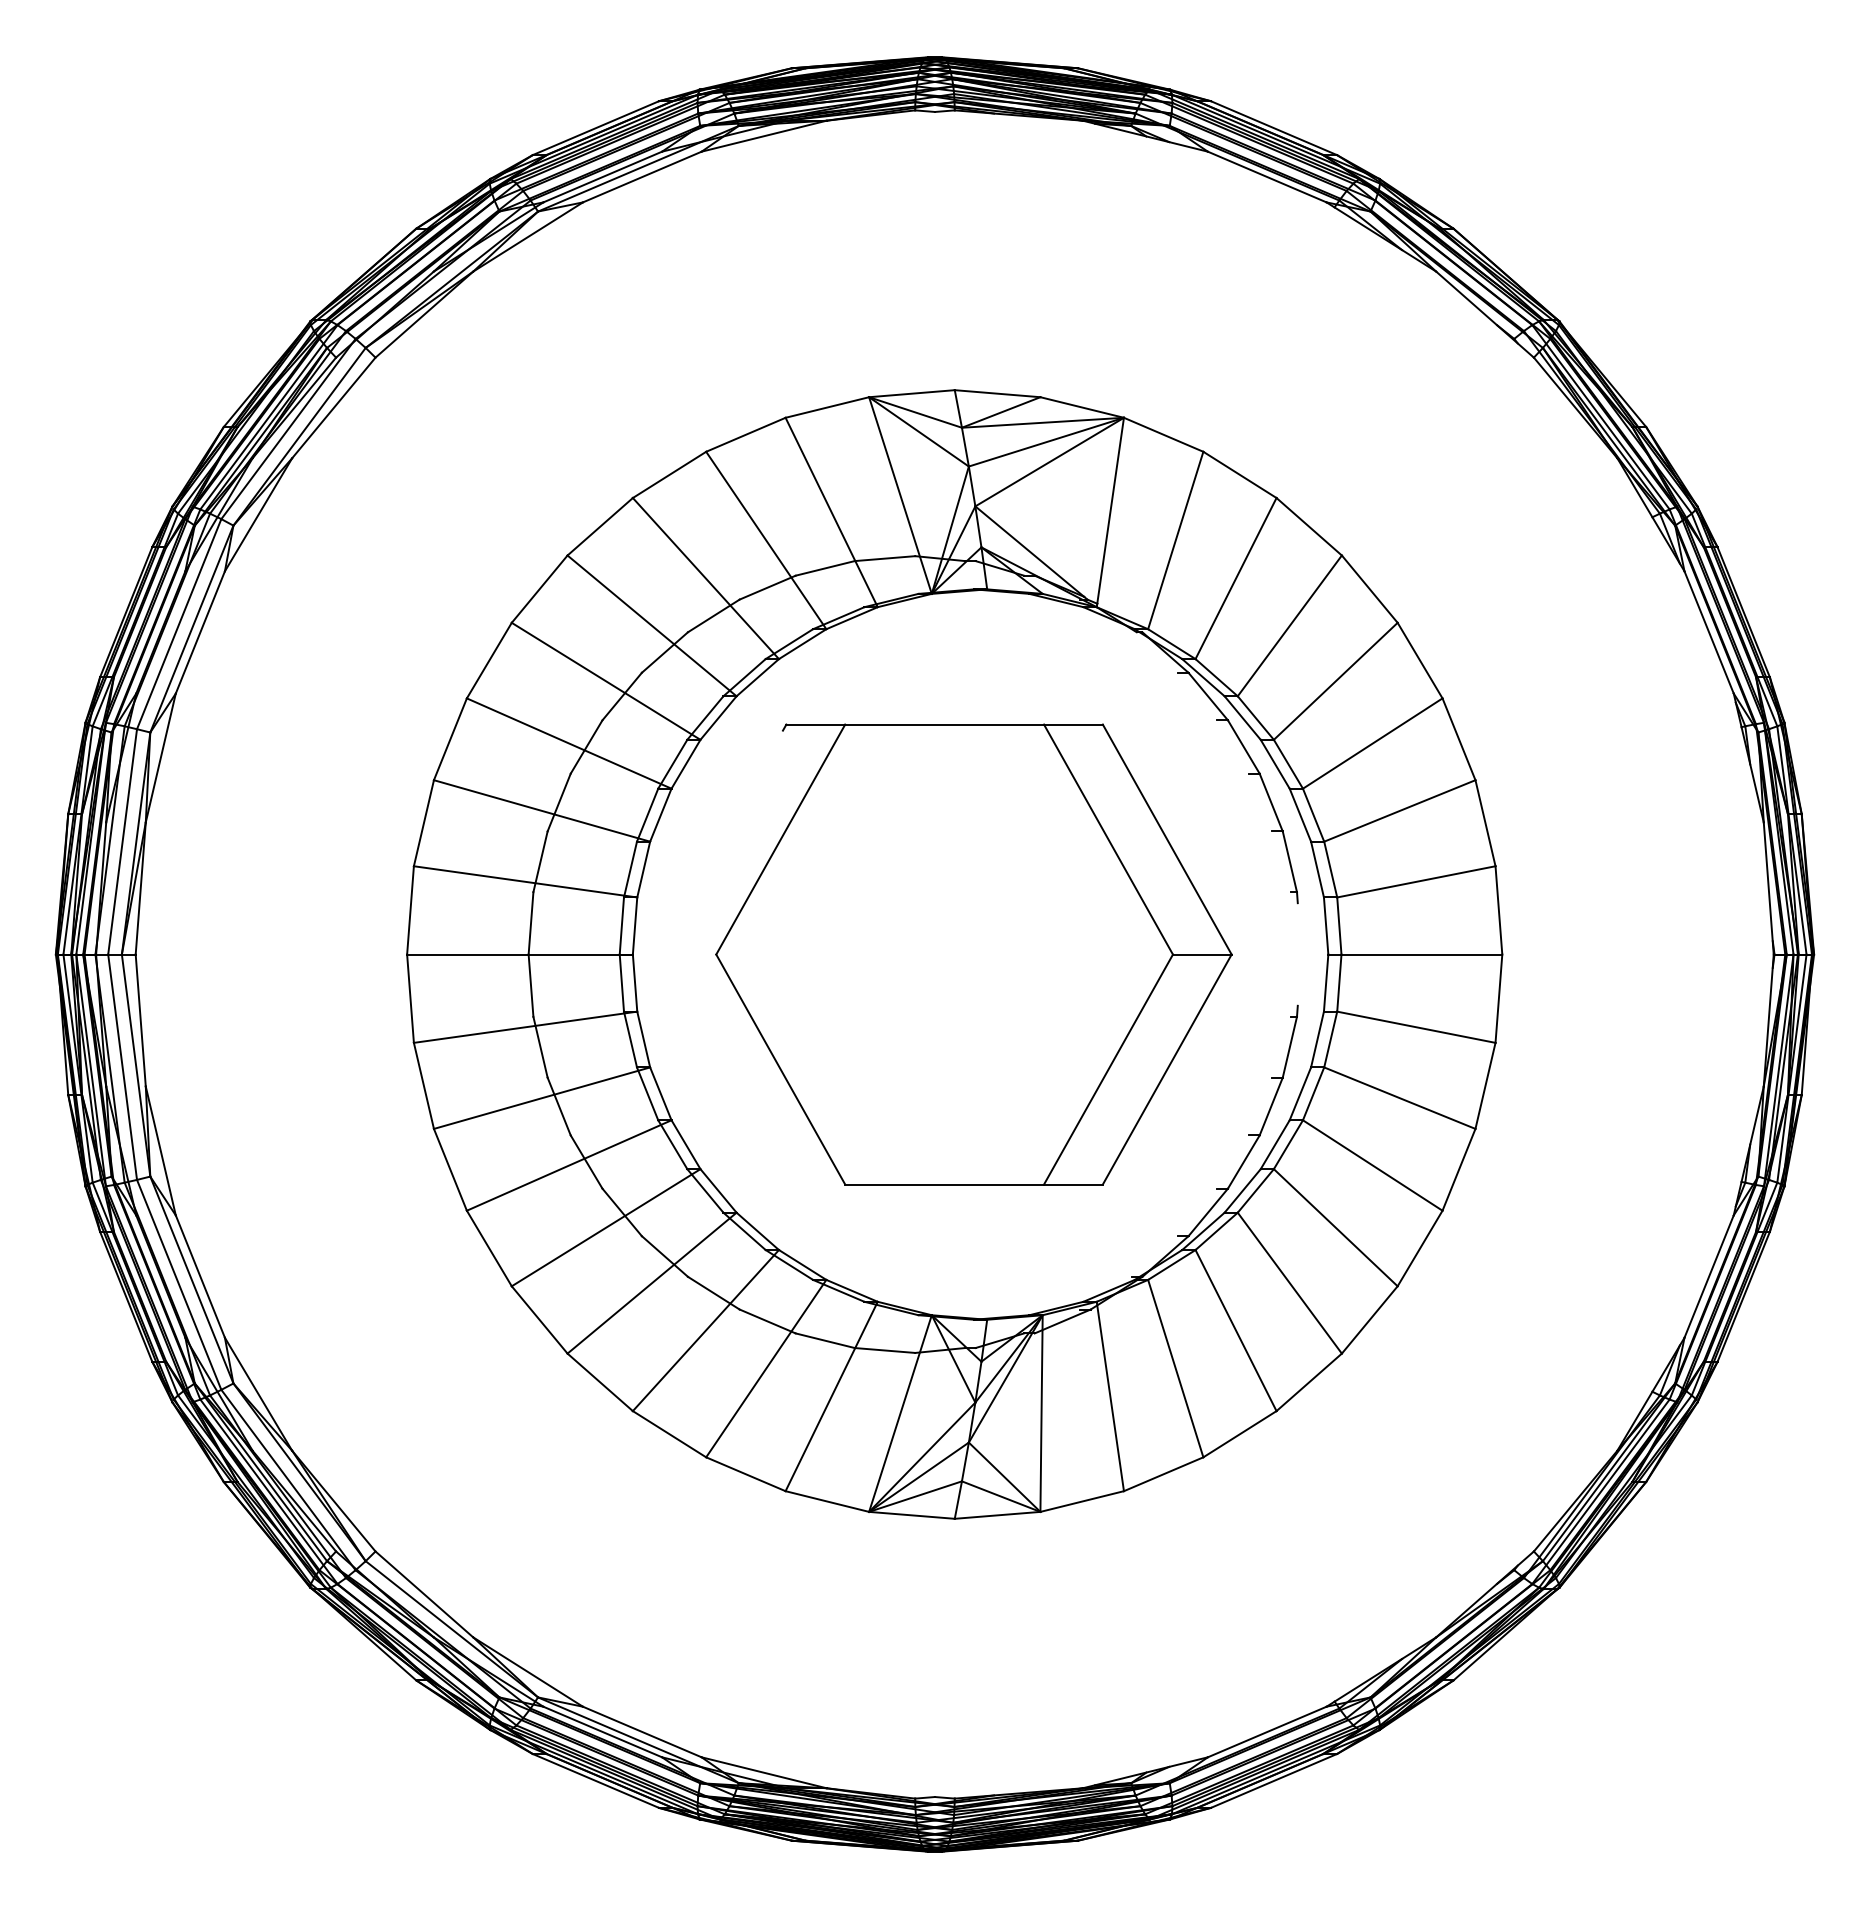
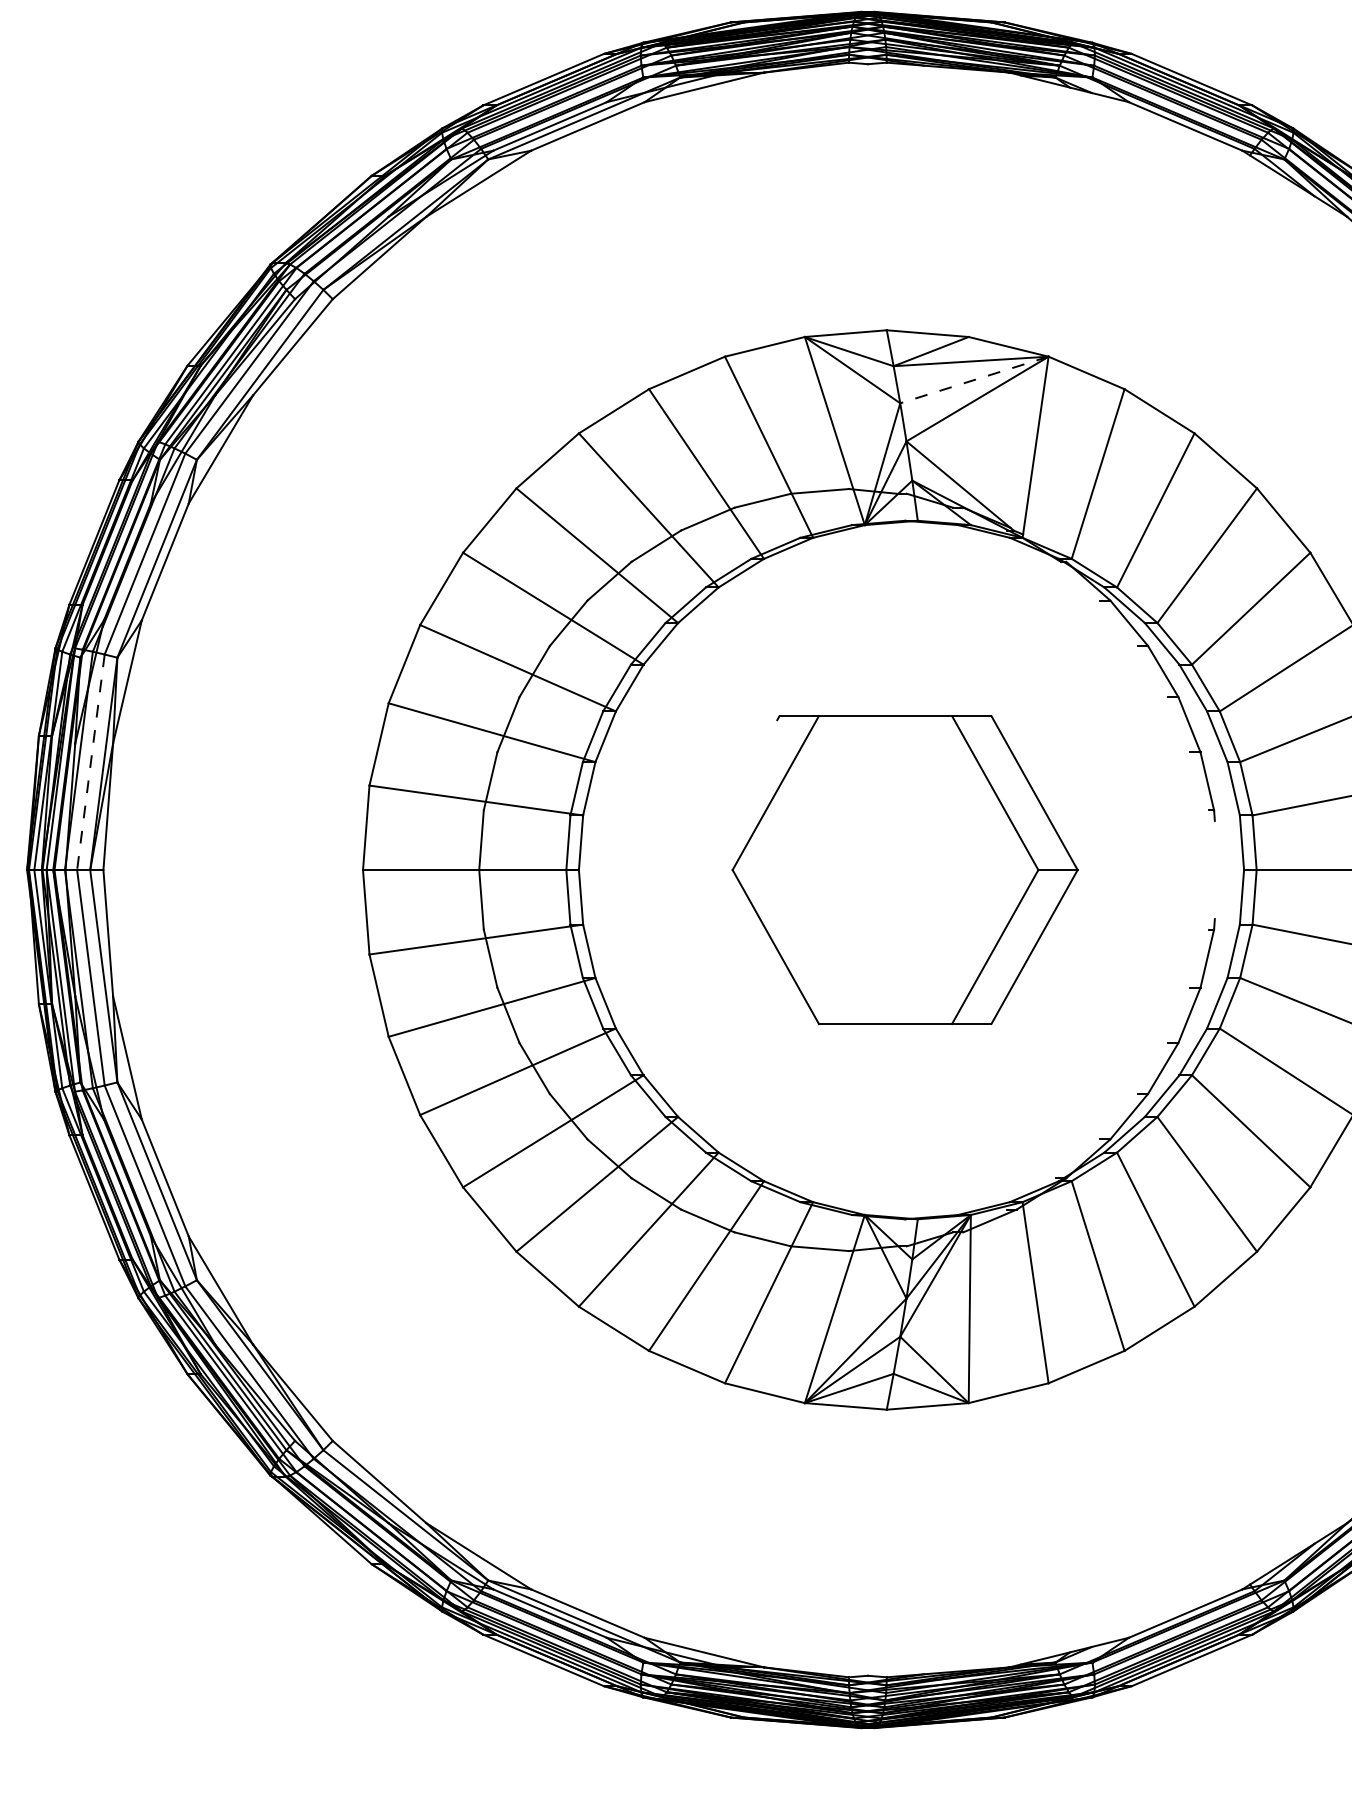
line: (1045, 442) -> (973, 380), solid -> dashed
line: (122, 841) -> (90, 761), solid -> dashed
part: (973, 954) -> (904, 869), size x0.7

